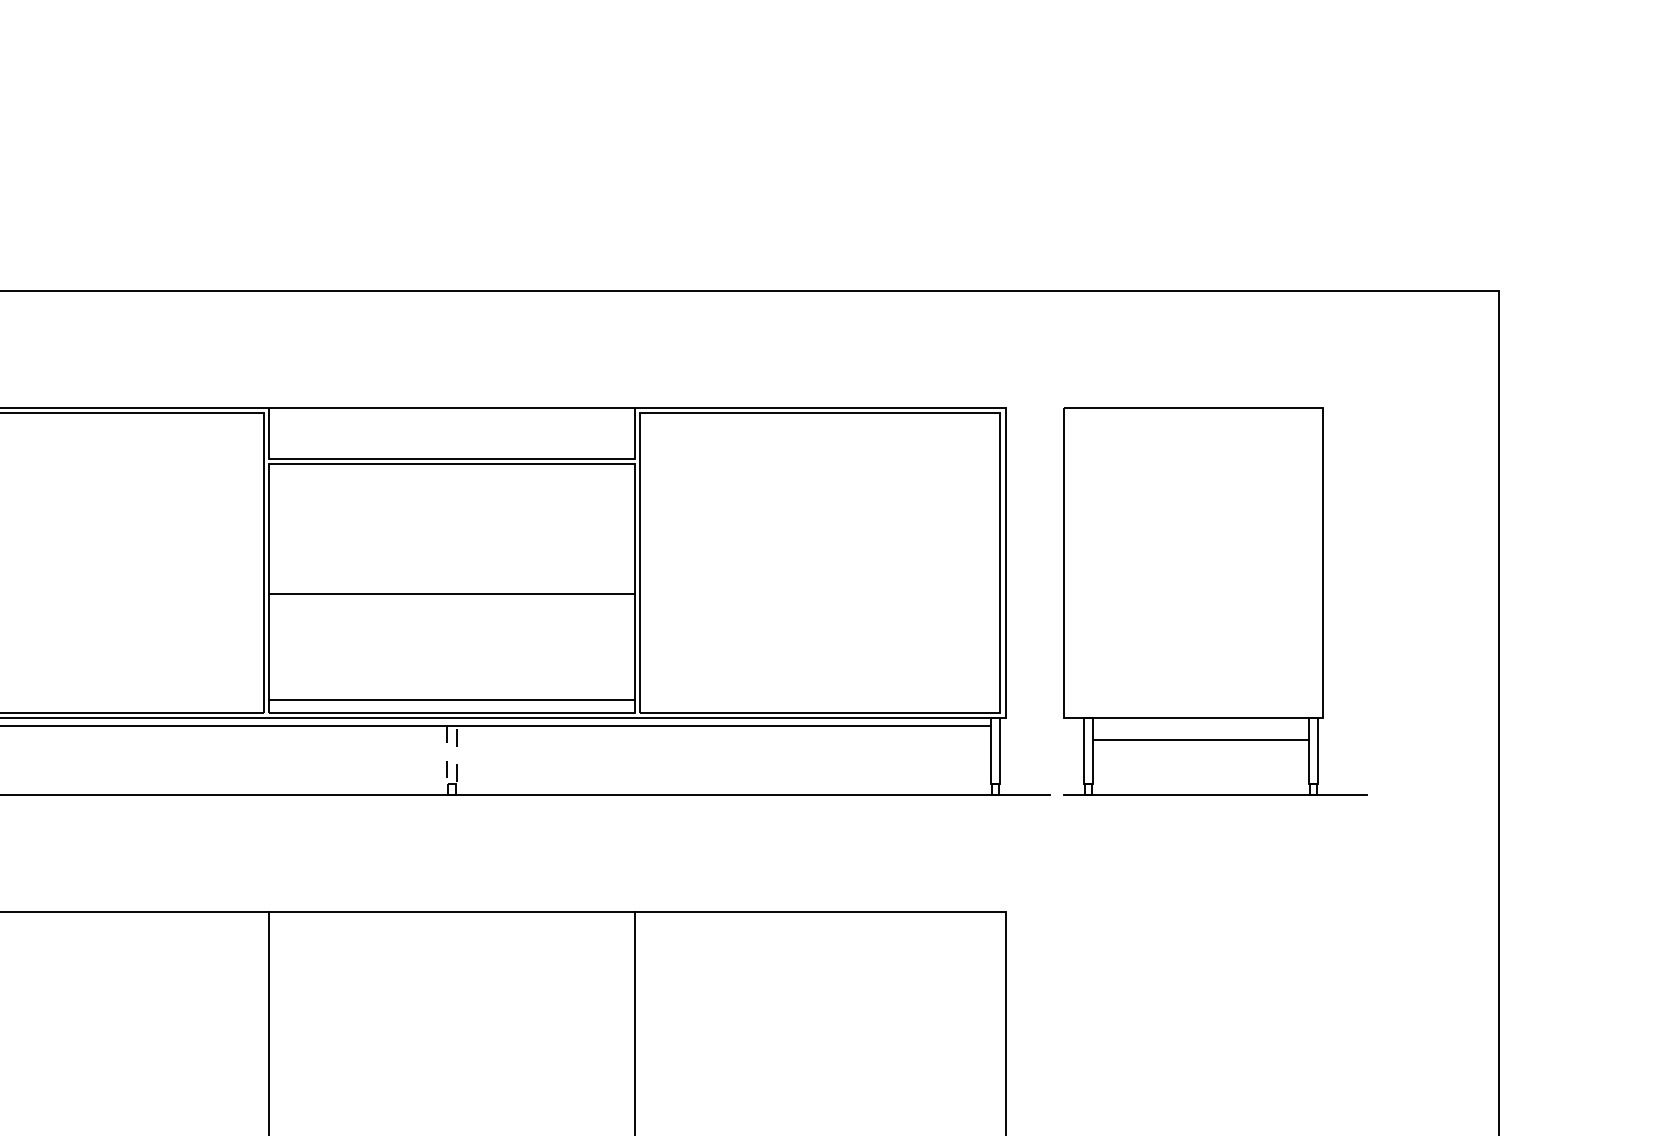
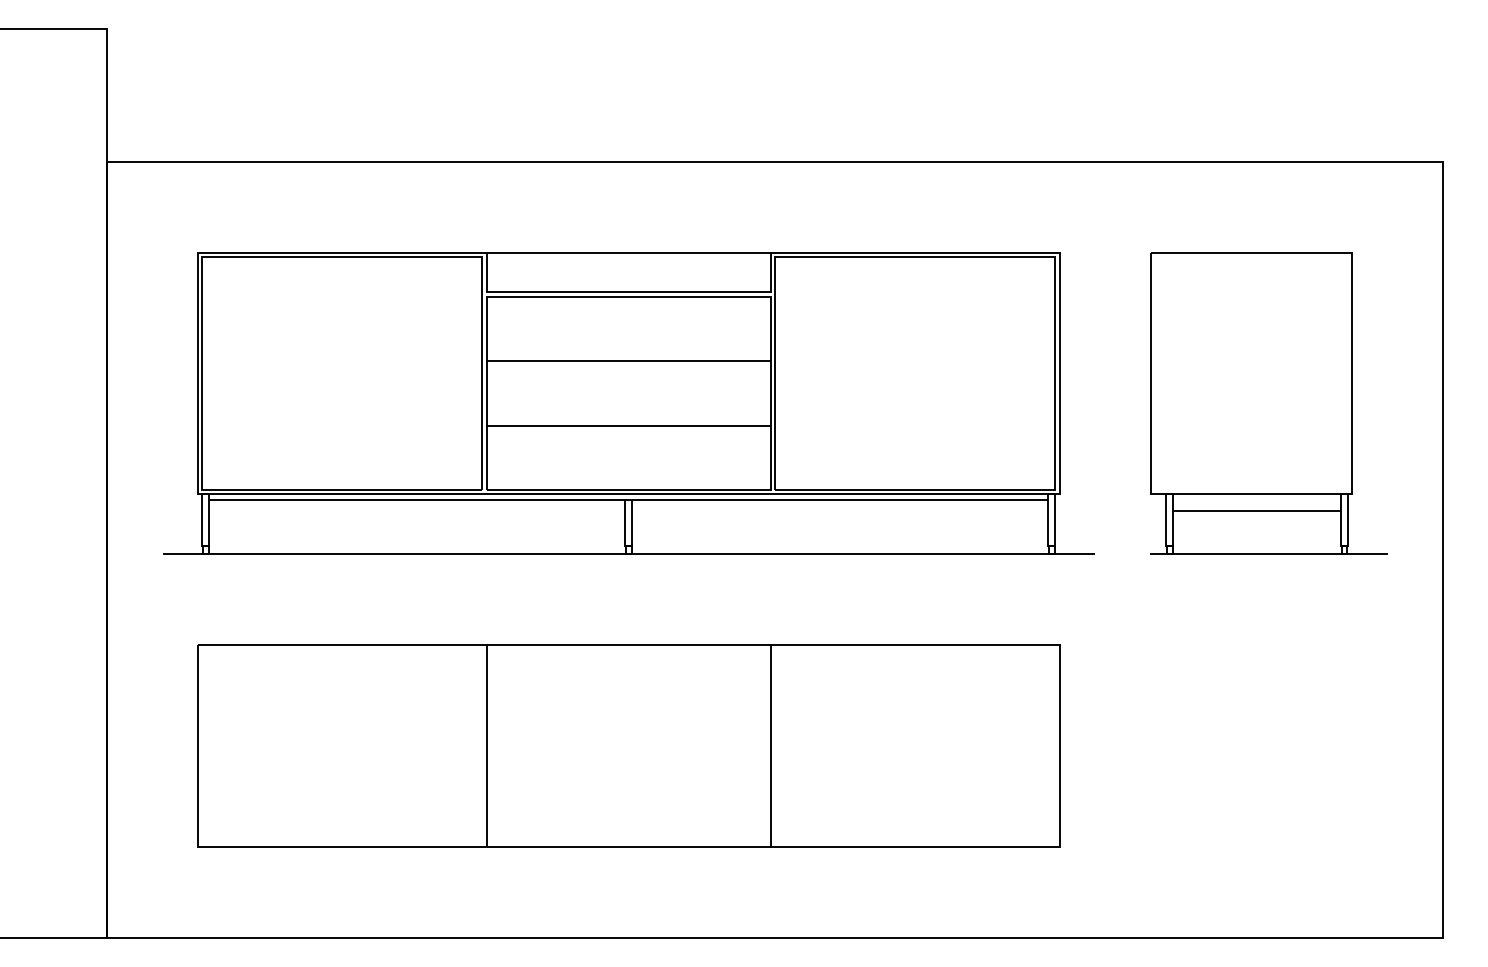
line: (451, 593) -> (628, 361), moved
part: (1215, 601) -> (1268, 403), moved
line: (451, 699) -> (628, 425), moved
line: (451, 784) -> (628, 545), dashed -> solid

